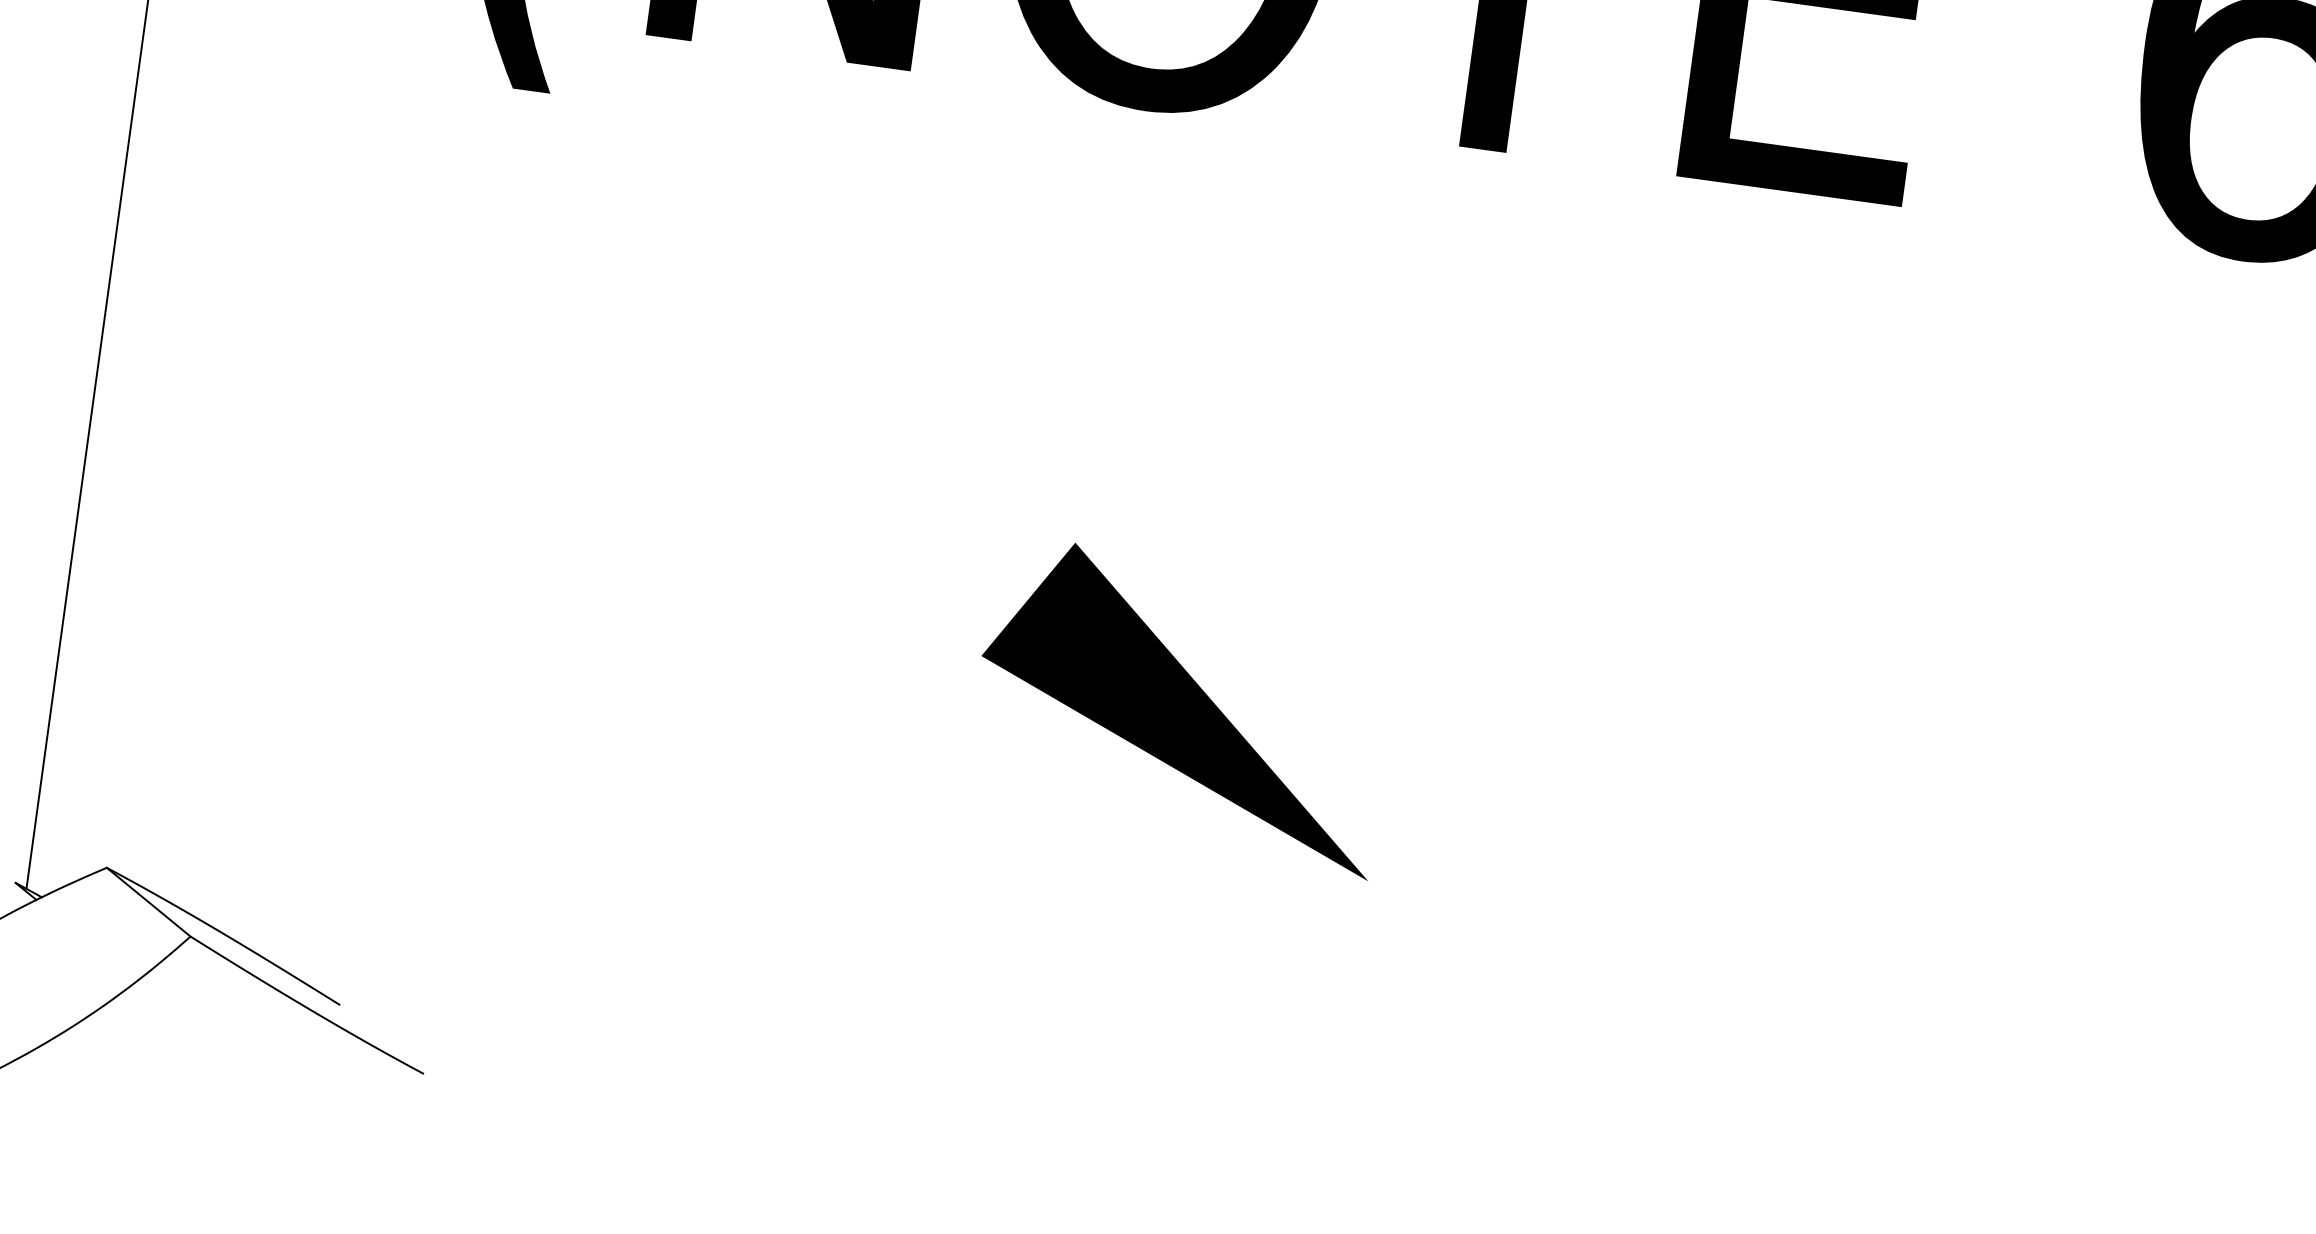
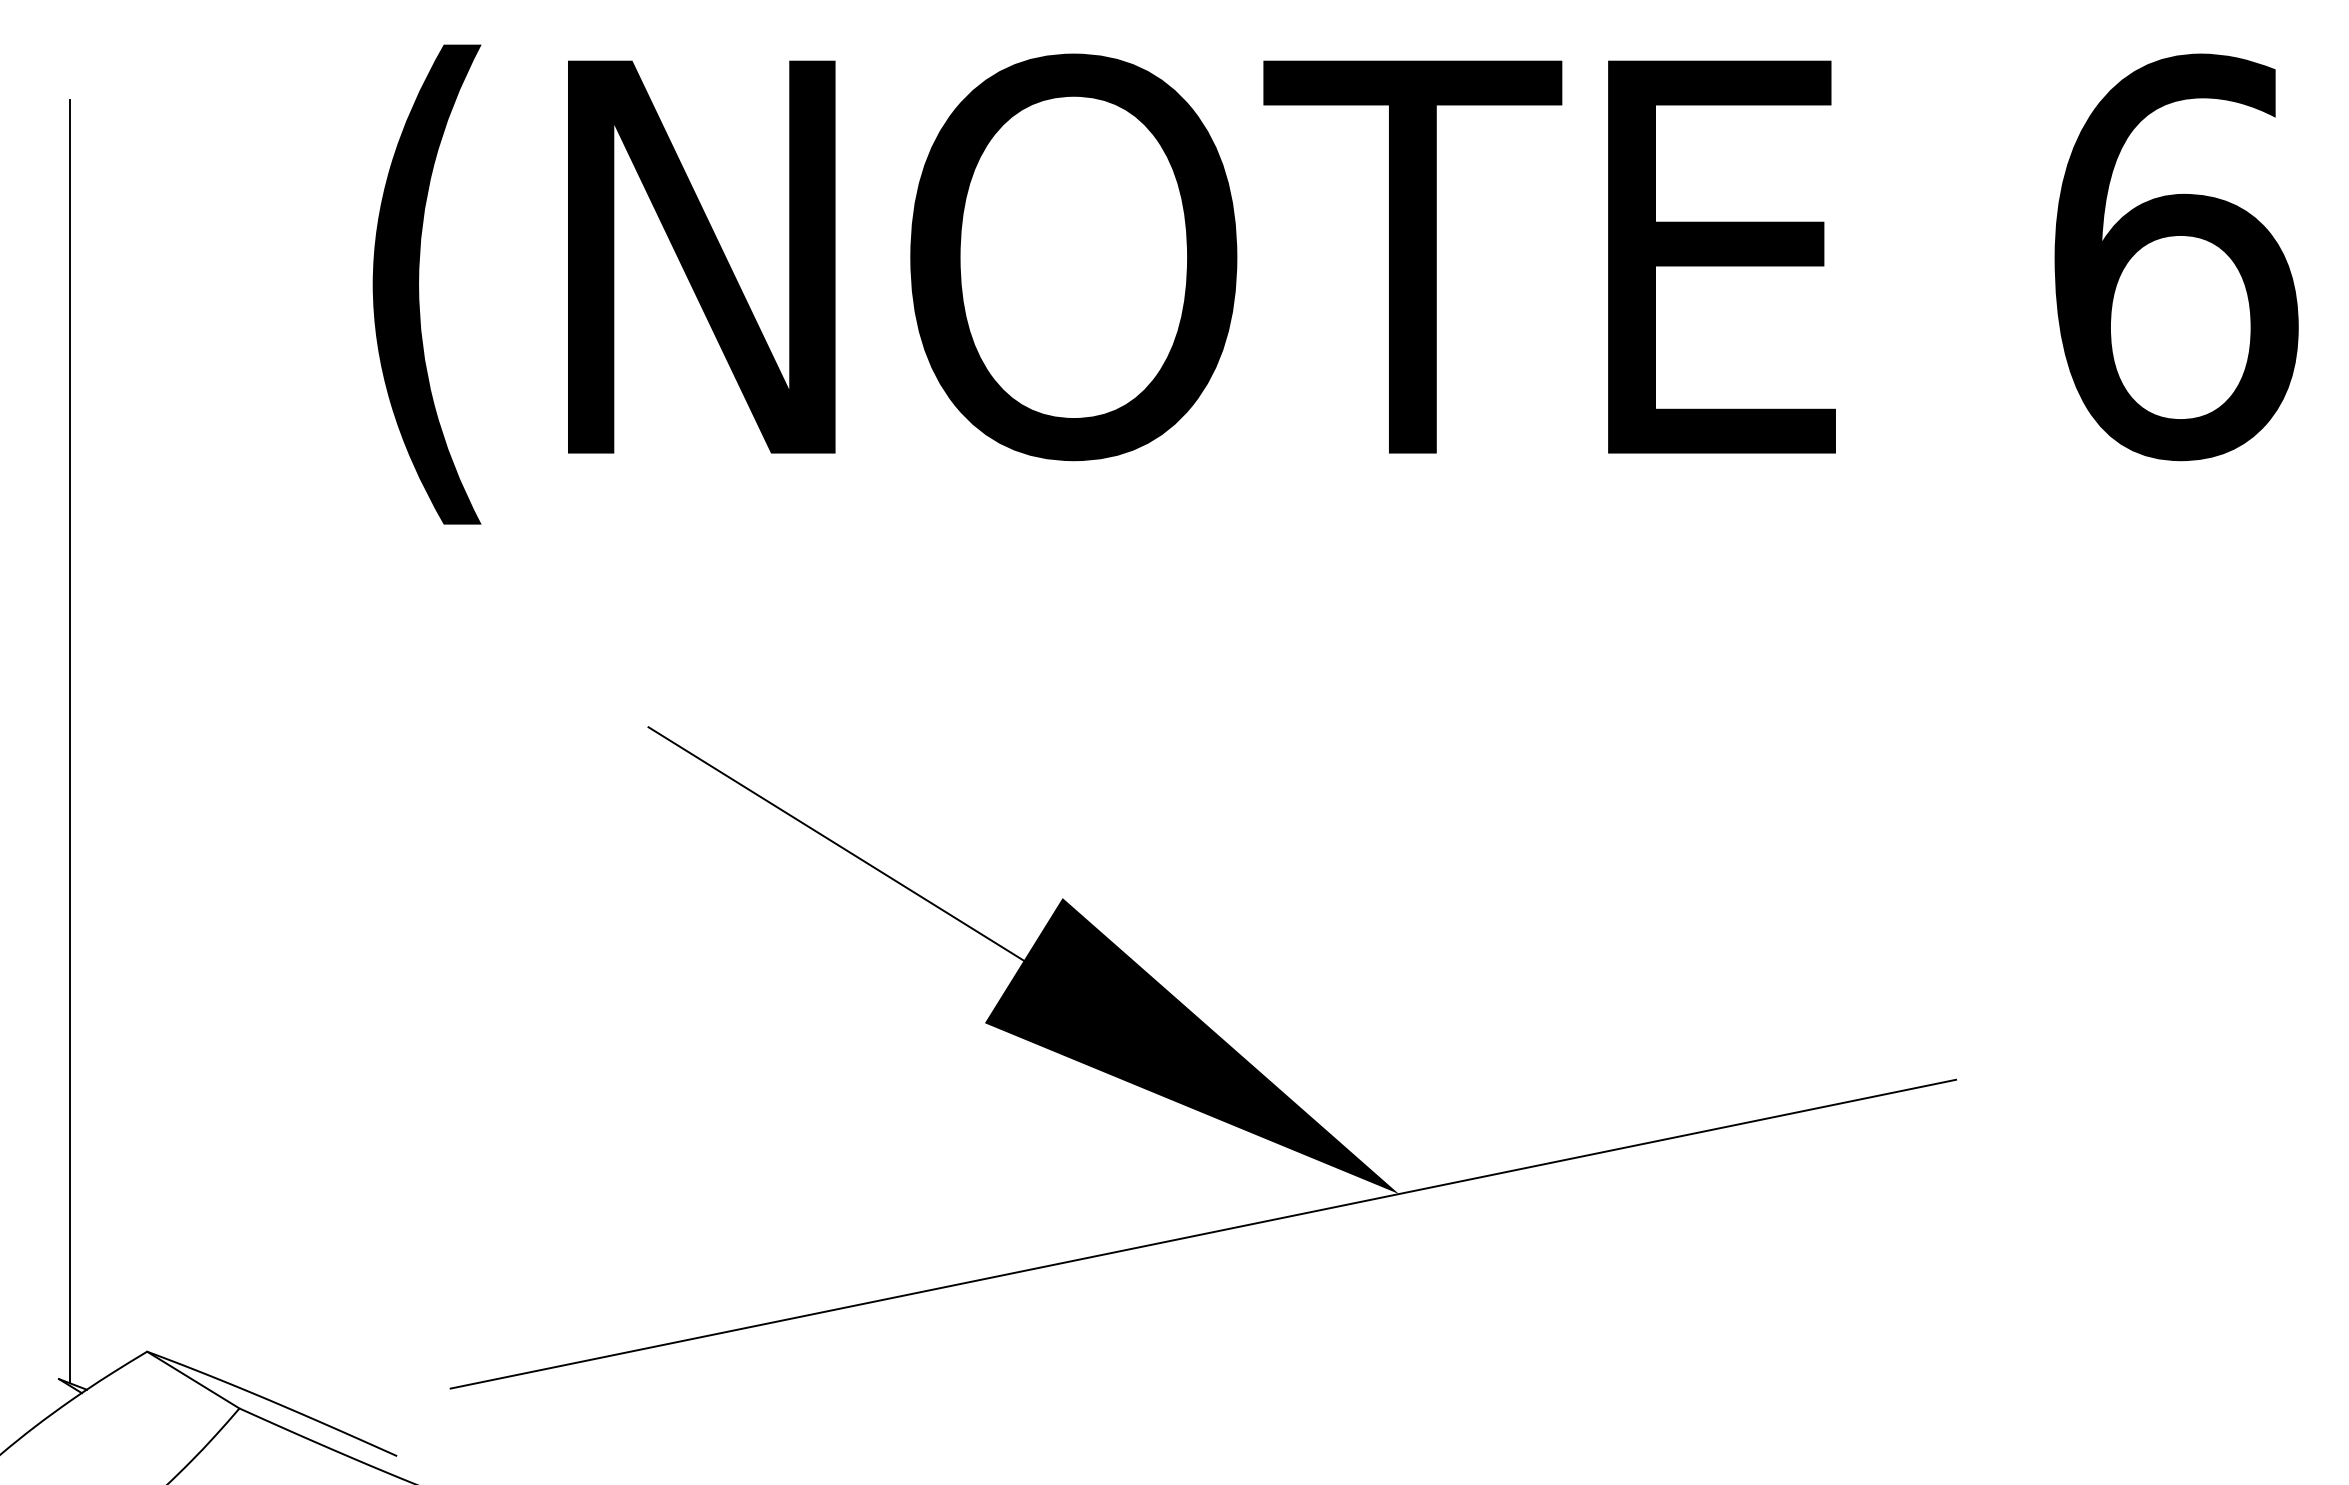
line: (857, 457) -> (835, 843), added
line: (1169, 894) -> (1203, 1233), added

